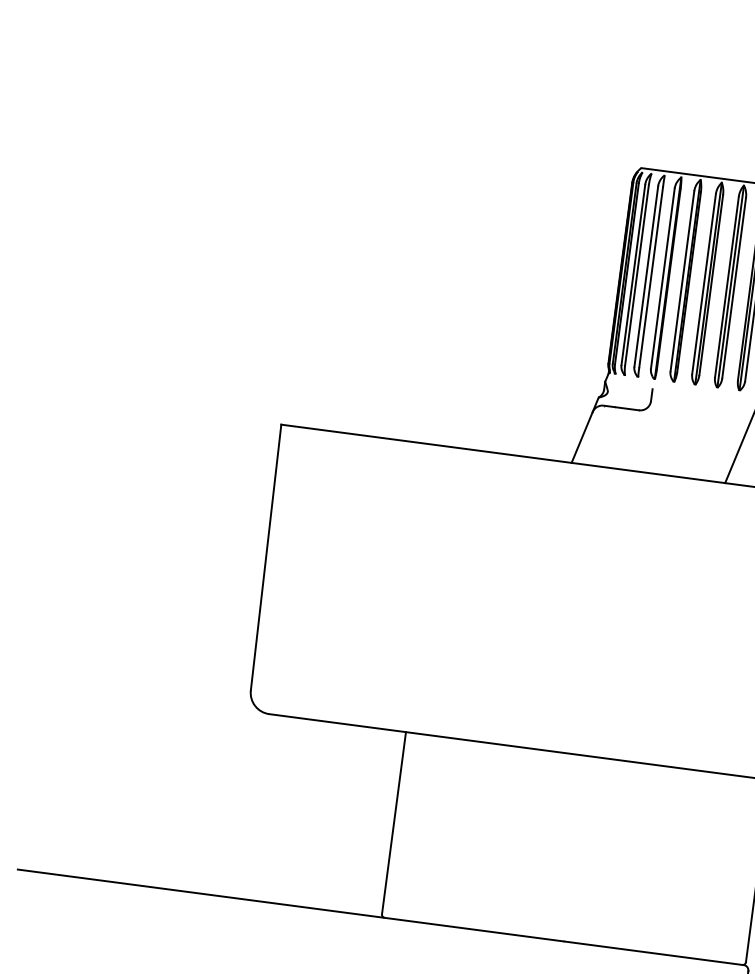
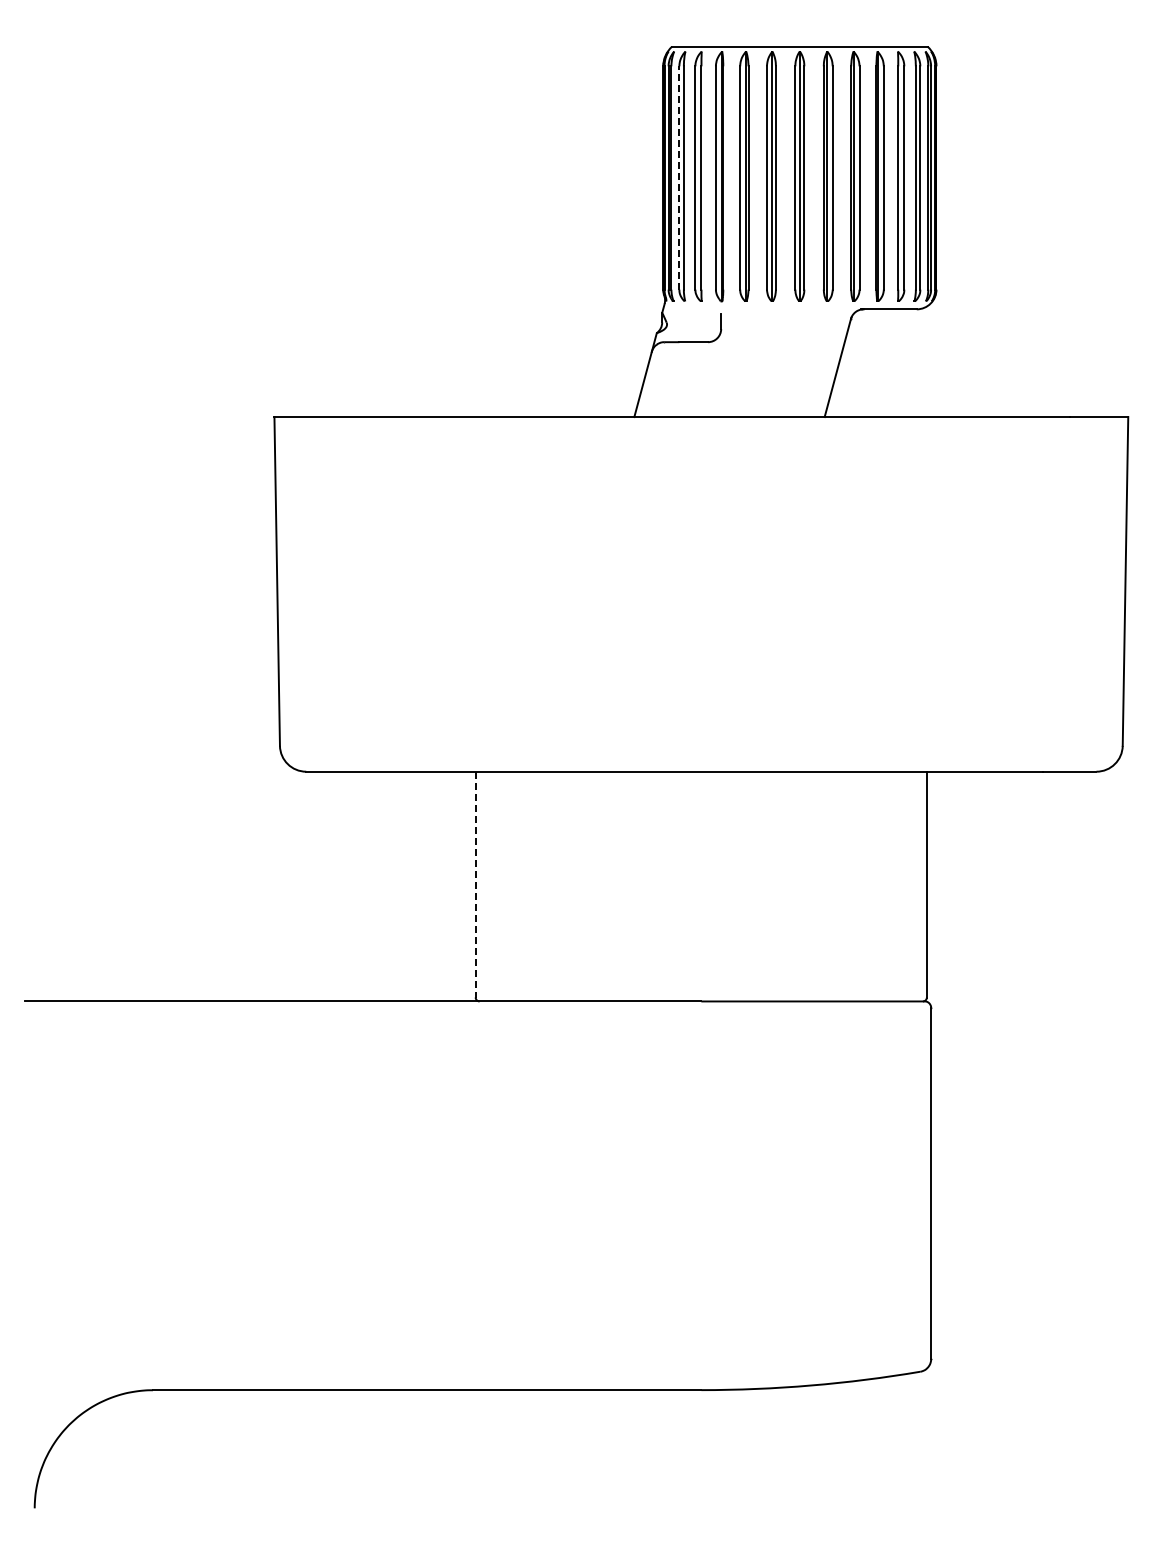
line: (633, 275) -> (679, 178), solid -> dashed
line: (393, 823) -> (475, 884), solid -> dashed

